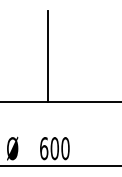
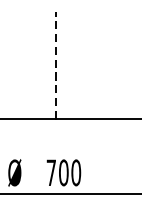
line: (47, 56) -> (55, 65), solid -> dashed
text: (44, 148) -> (51, 172), 600 -> 700

